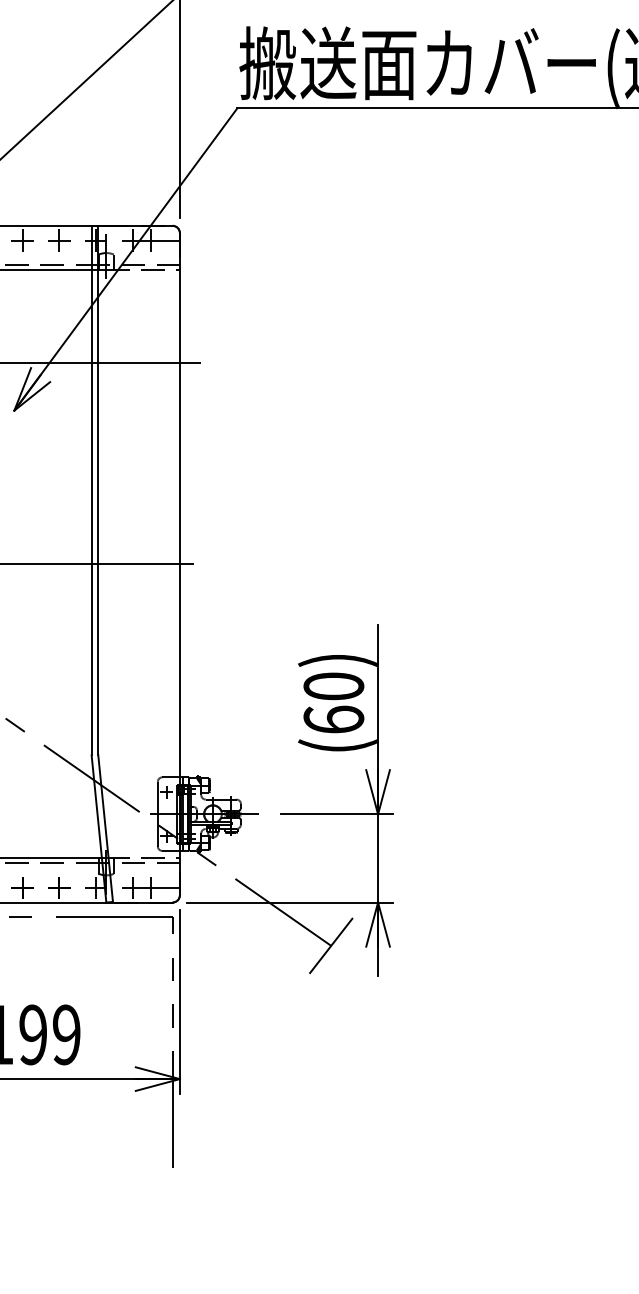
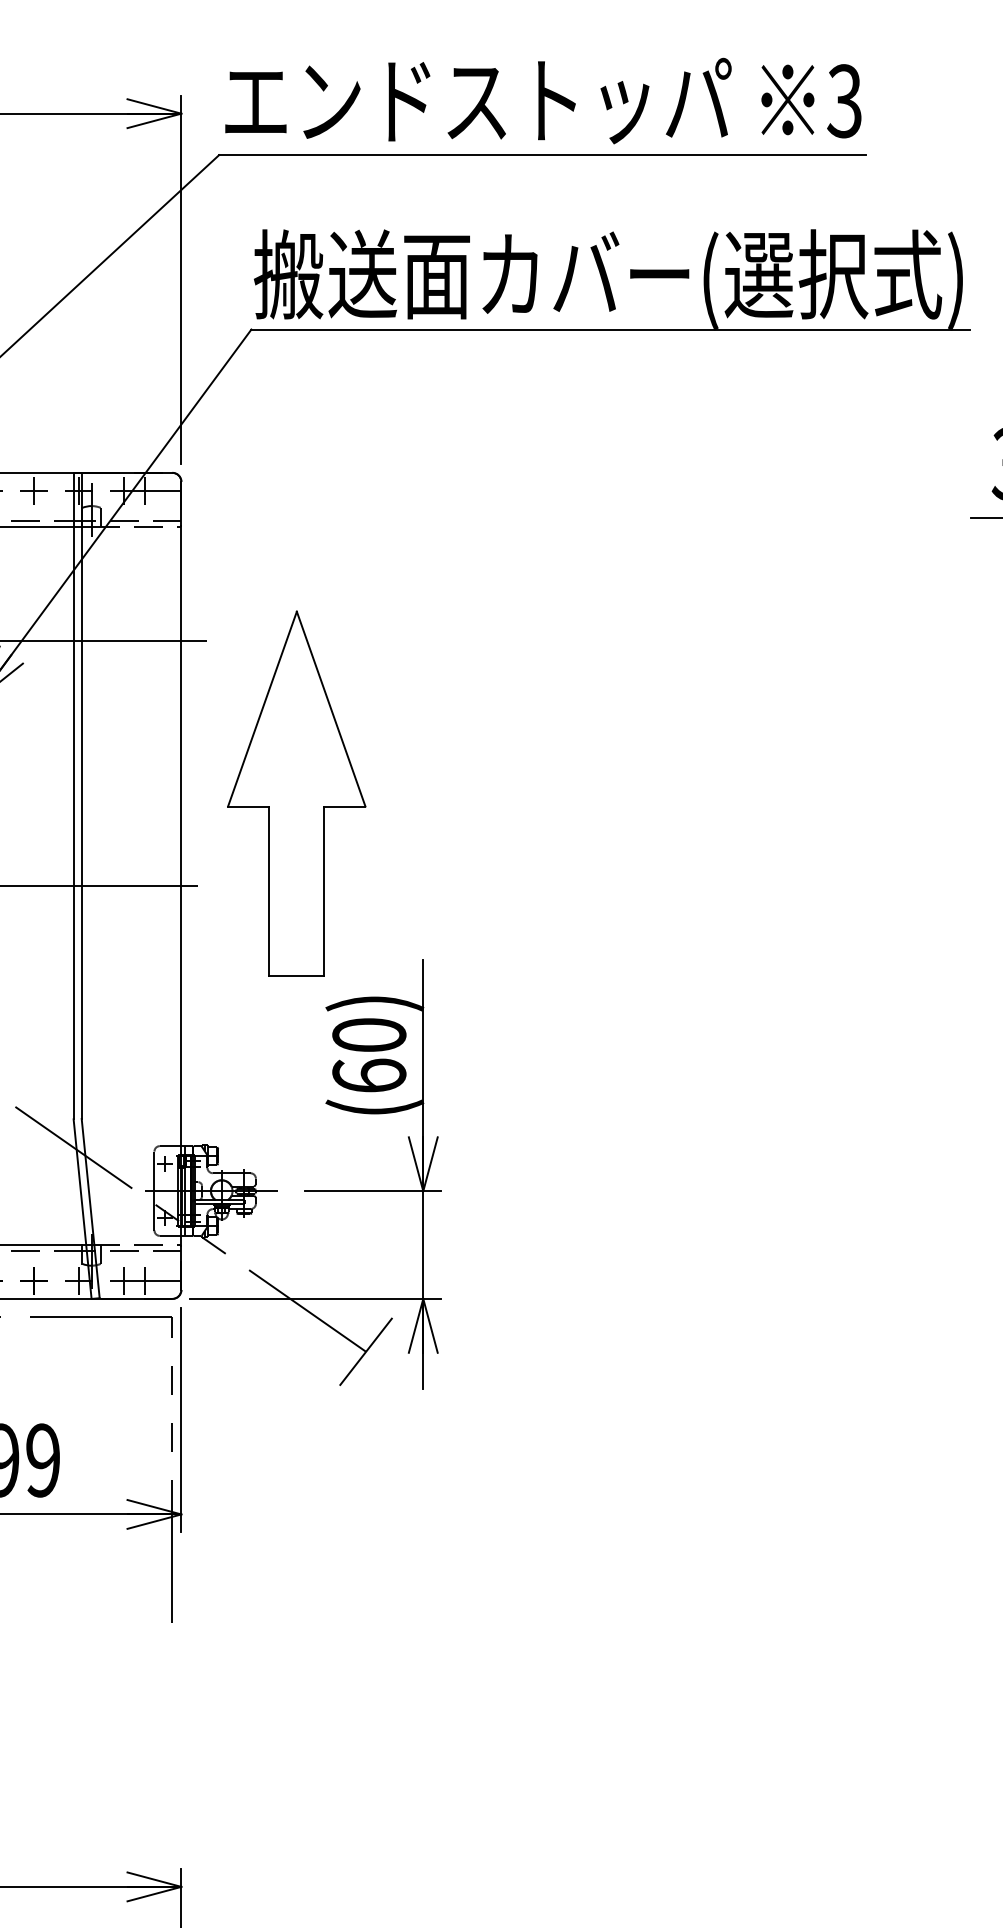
part: (274, 488) -> (296, 793), added

